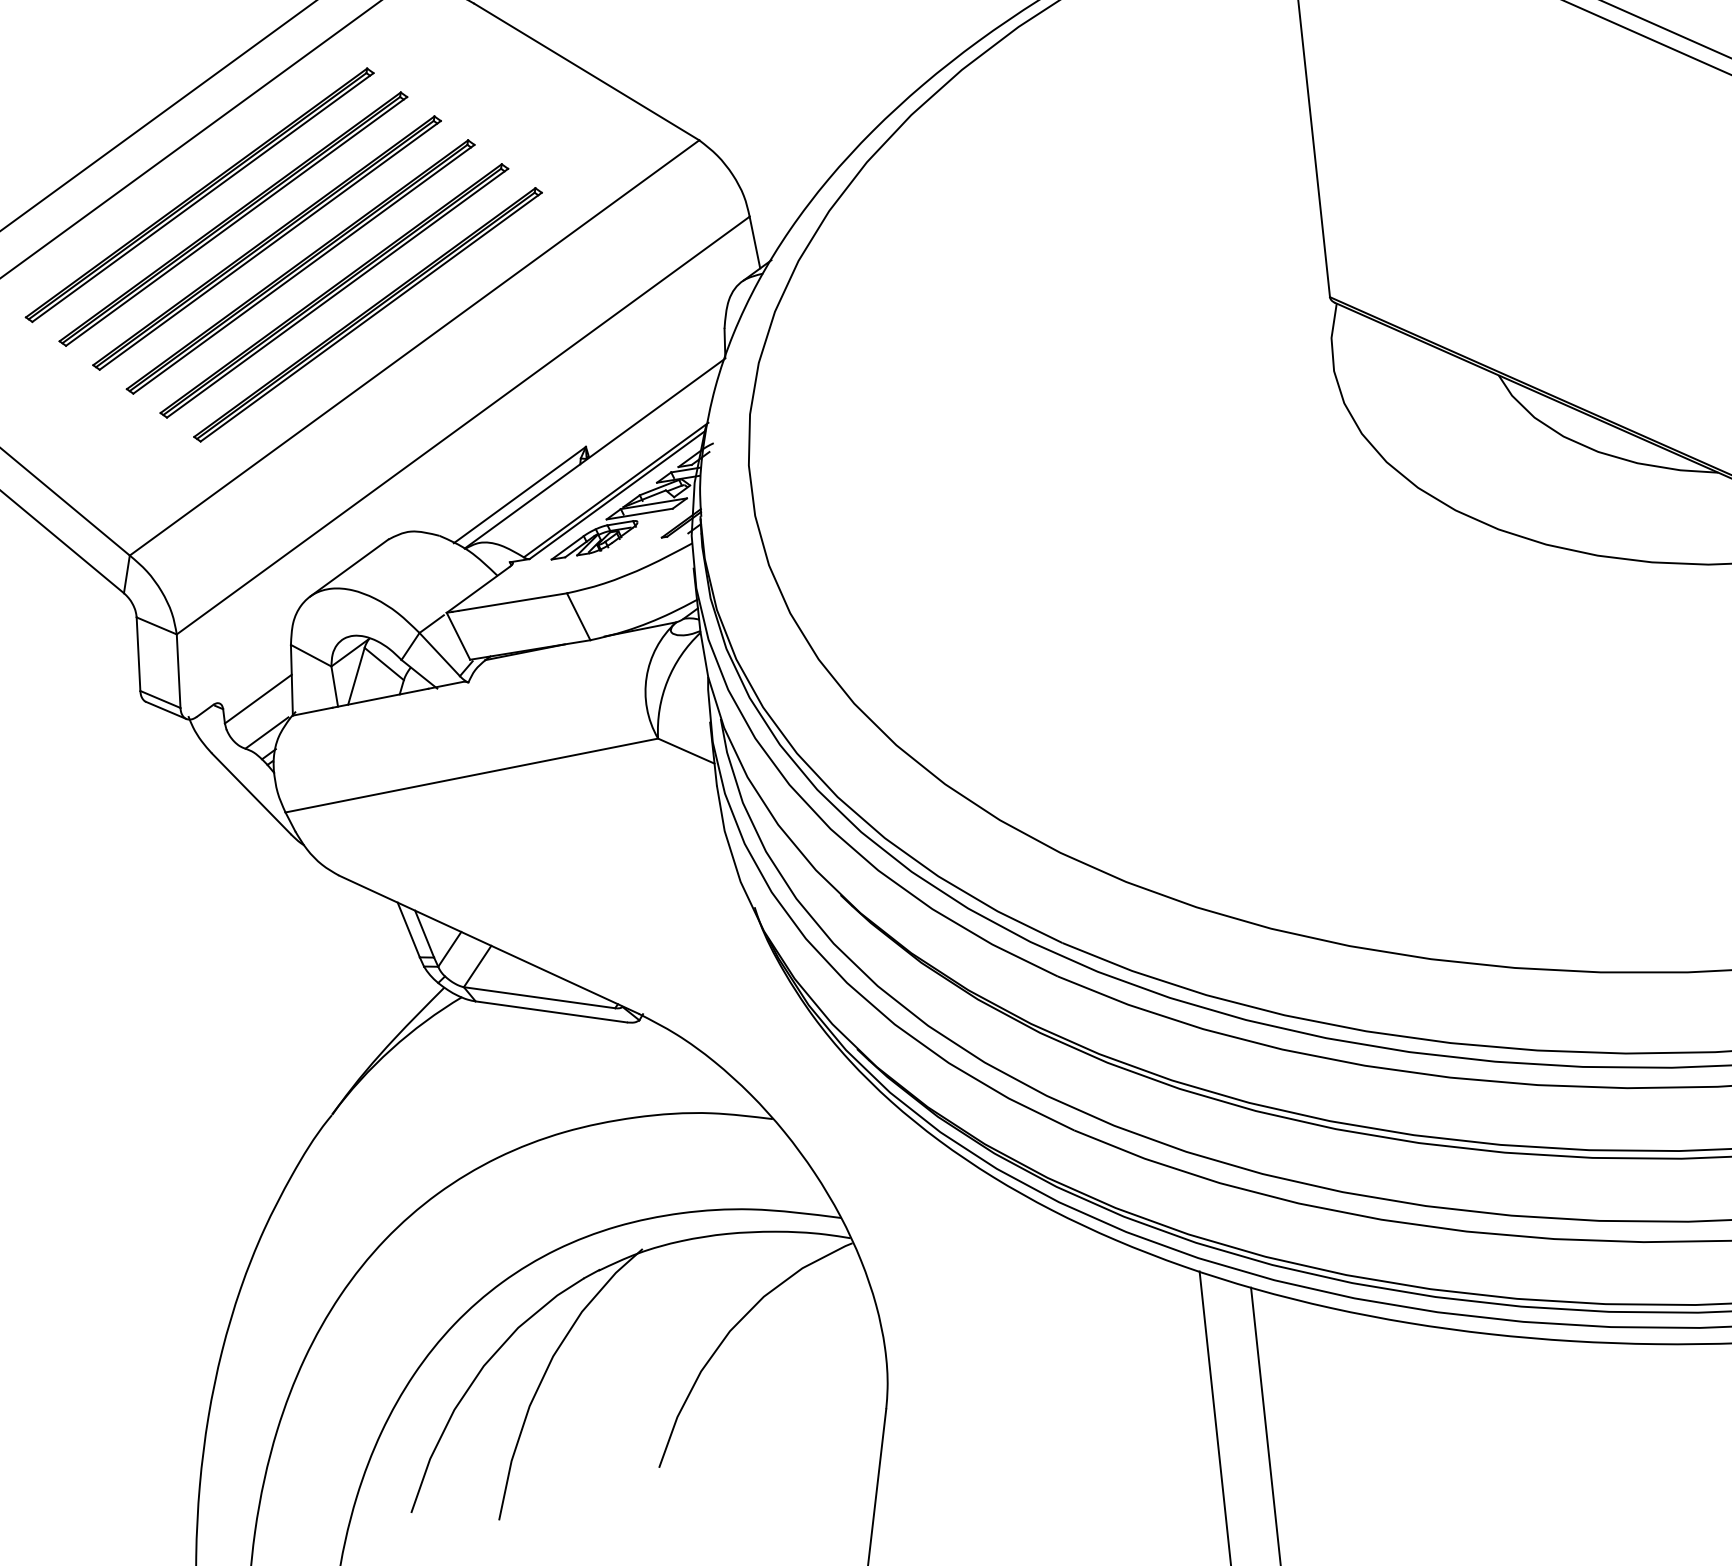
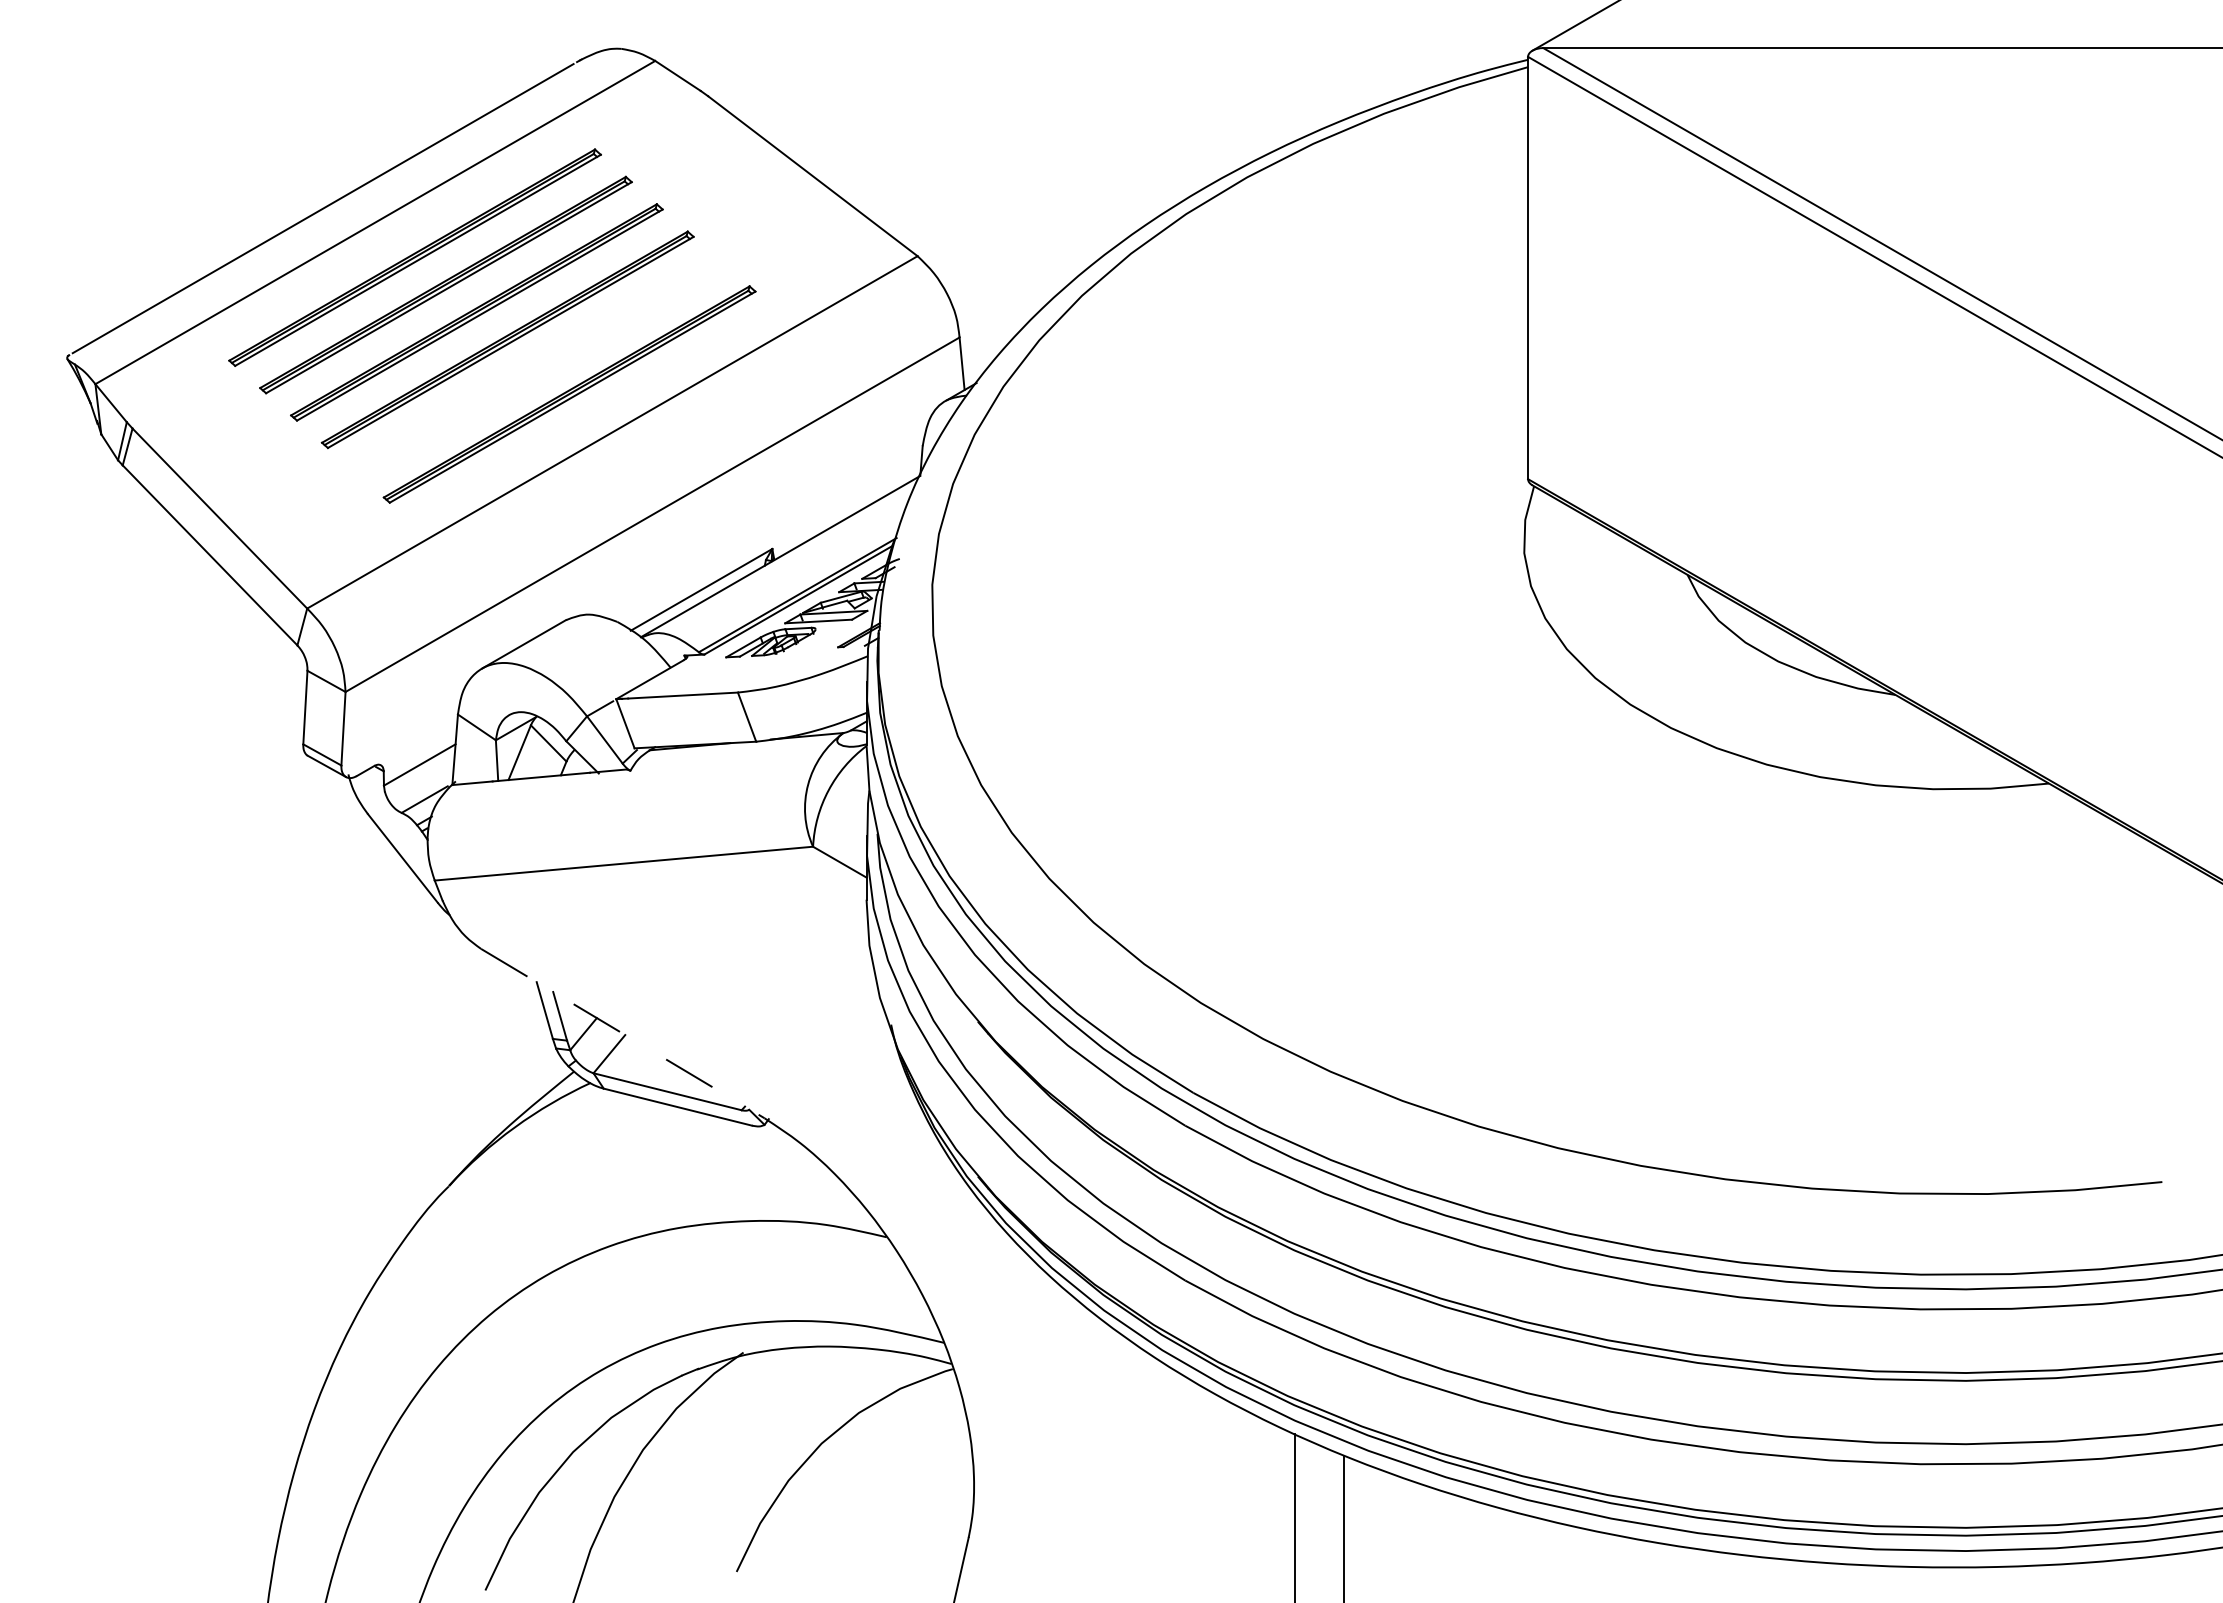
part: (334, 290) -> (538, 366), removed
line: (489, 944) -> (623, 1033), solid -> dashed

